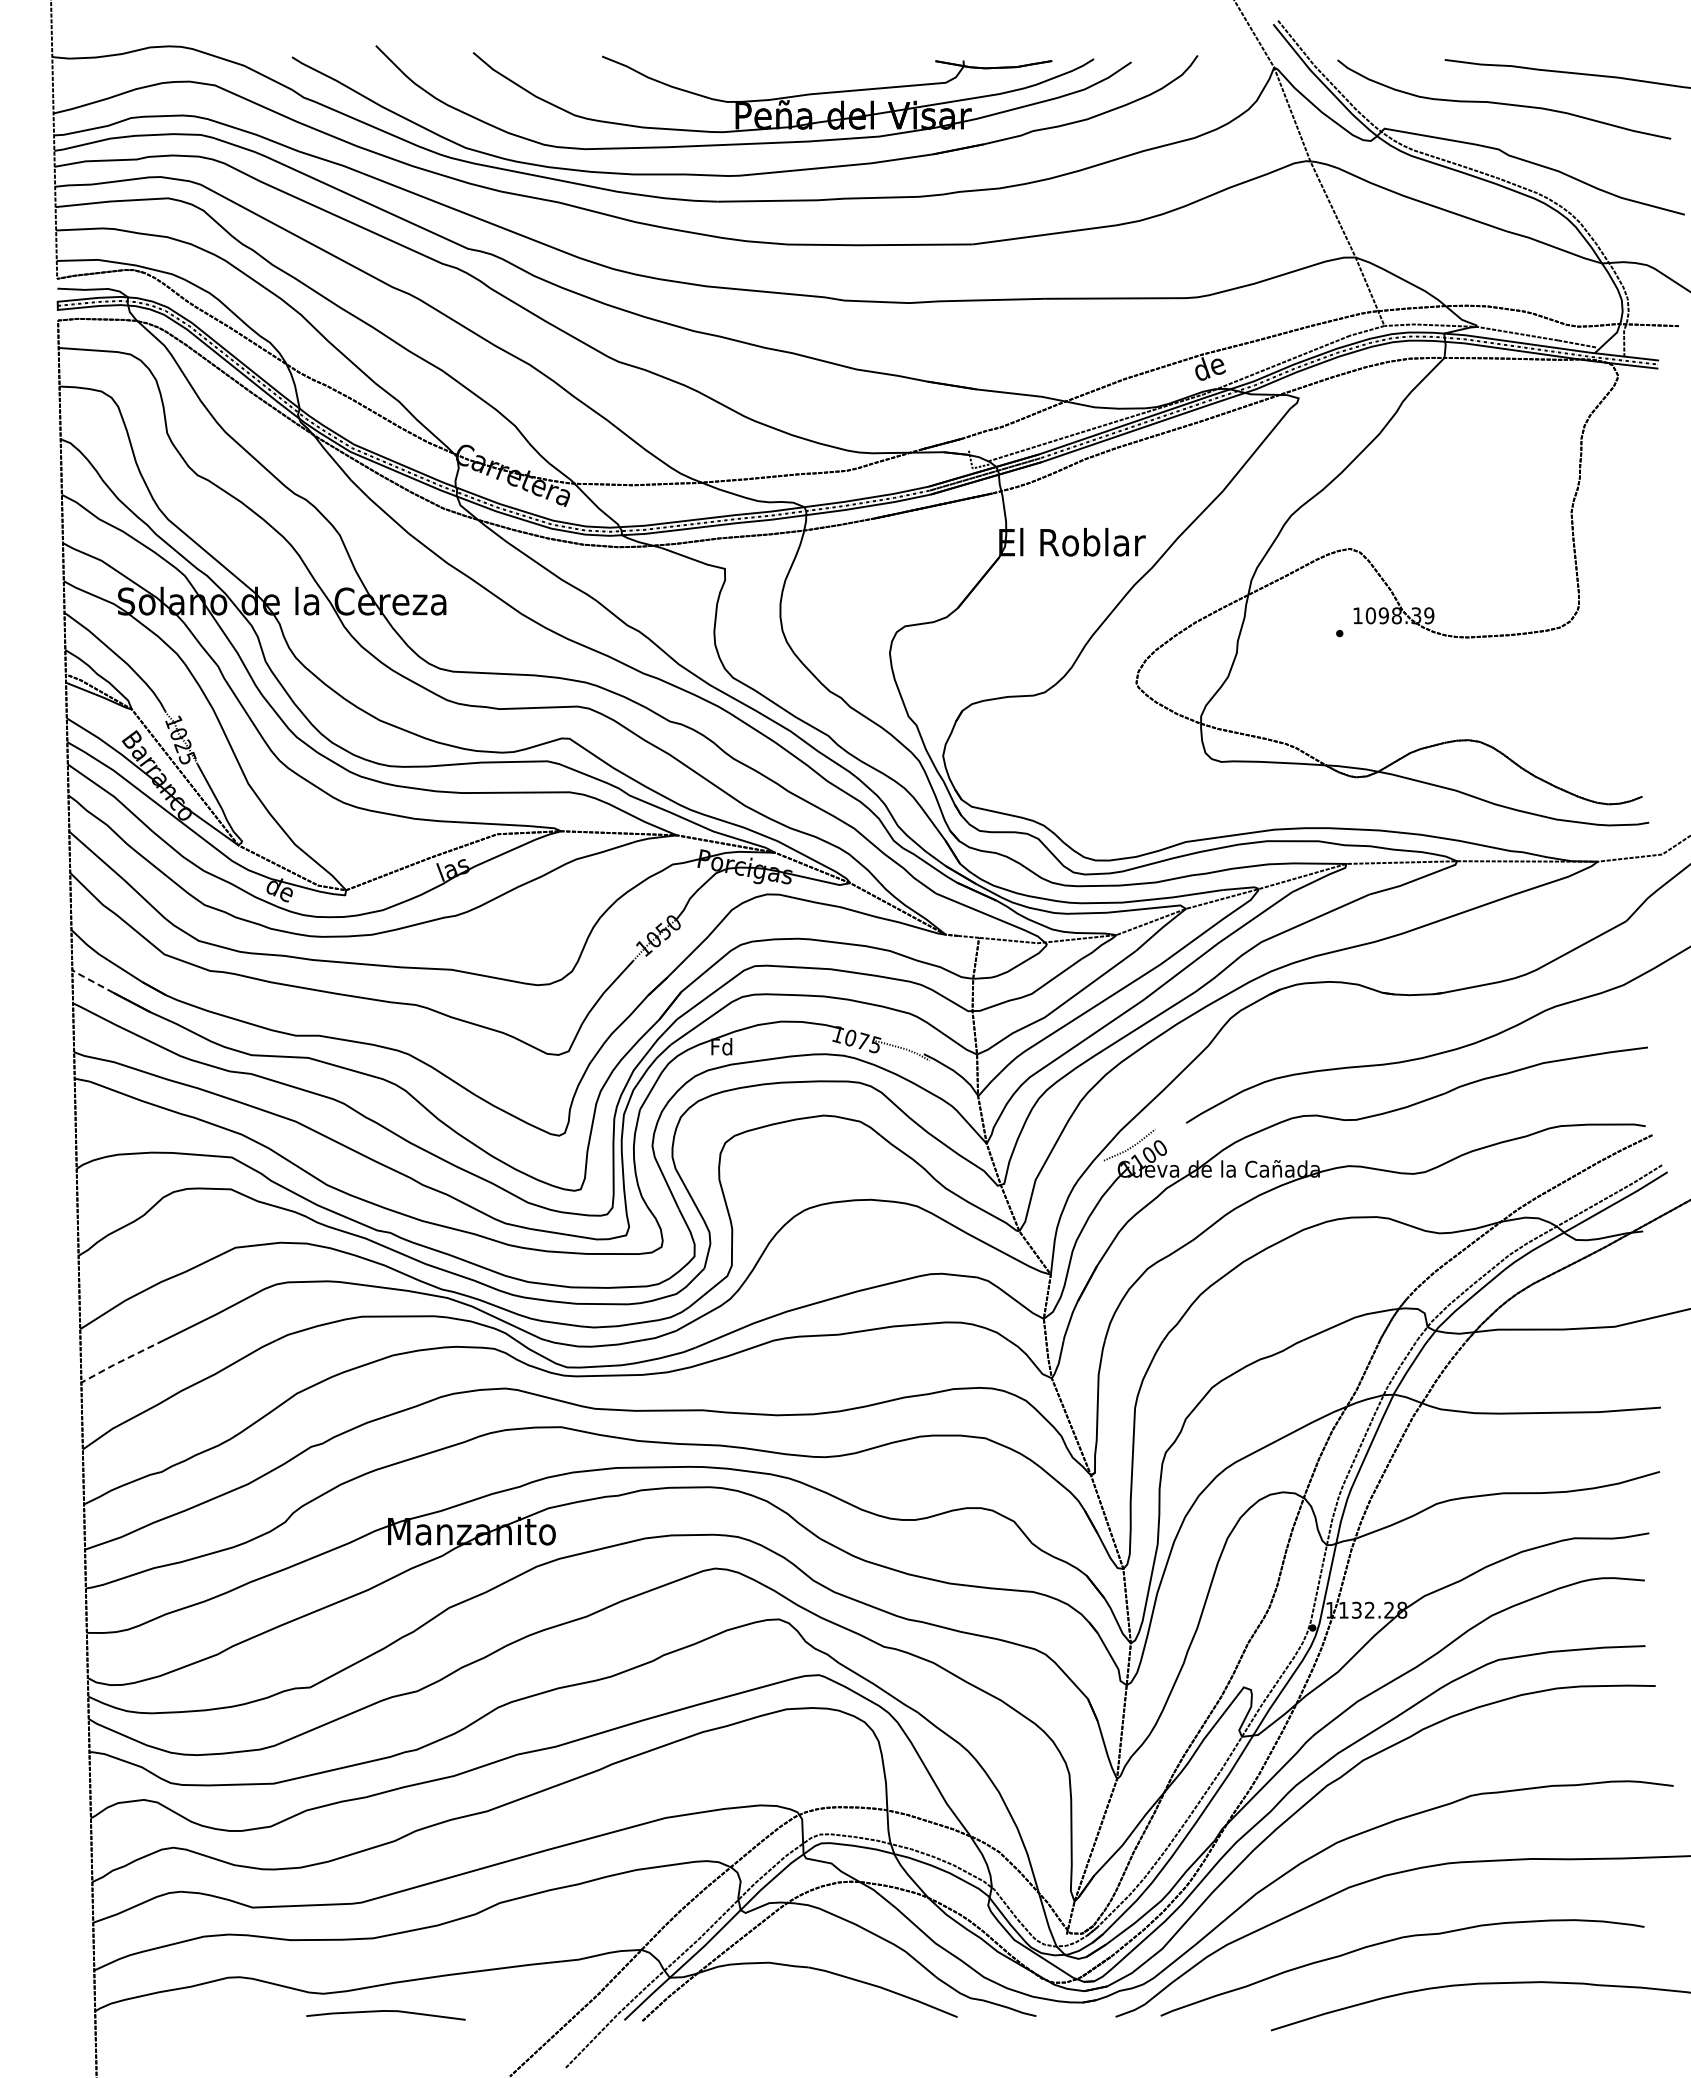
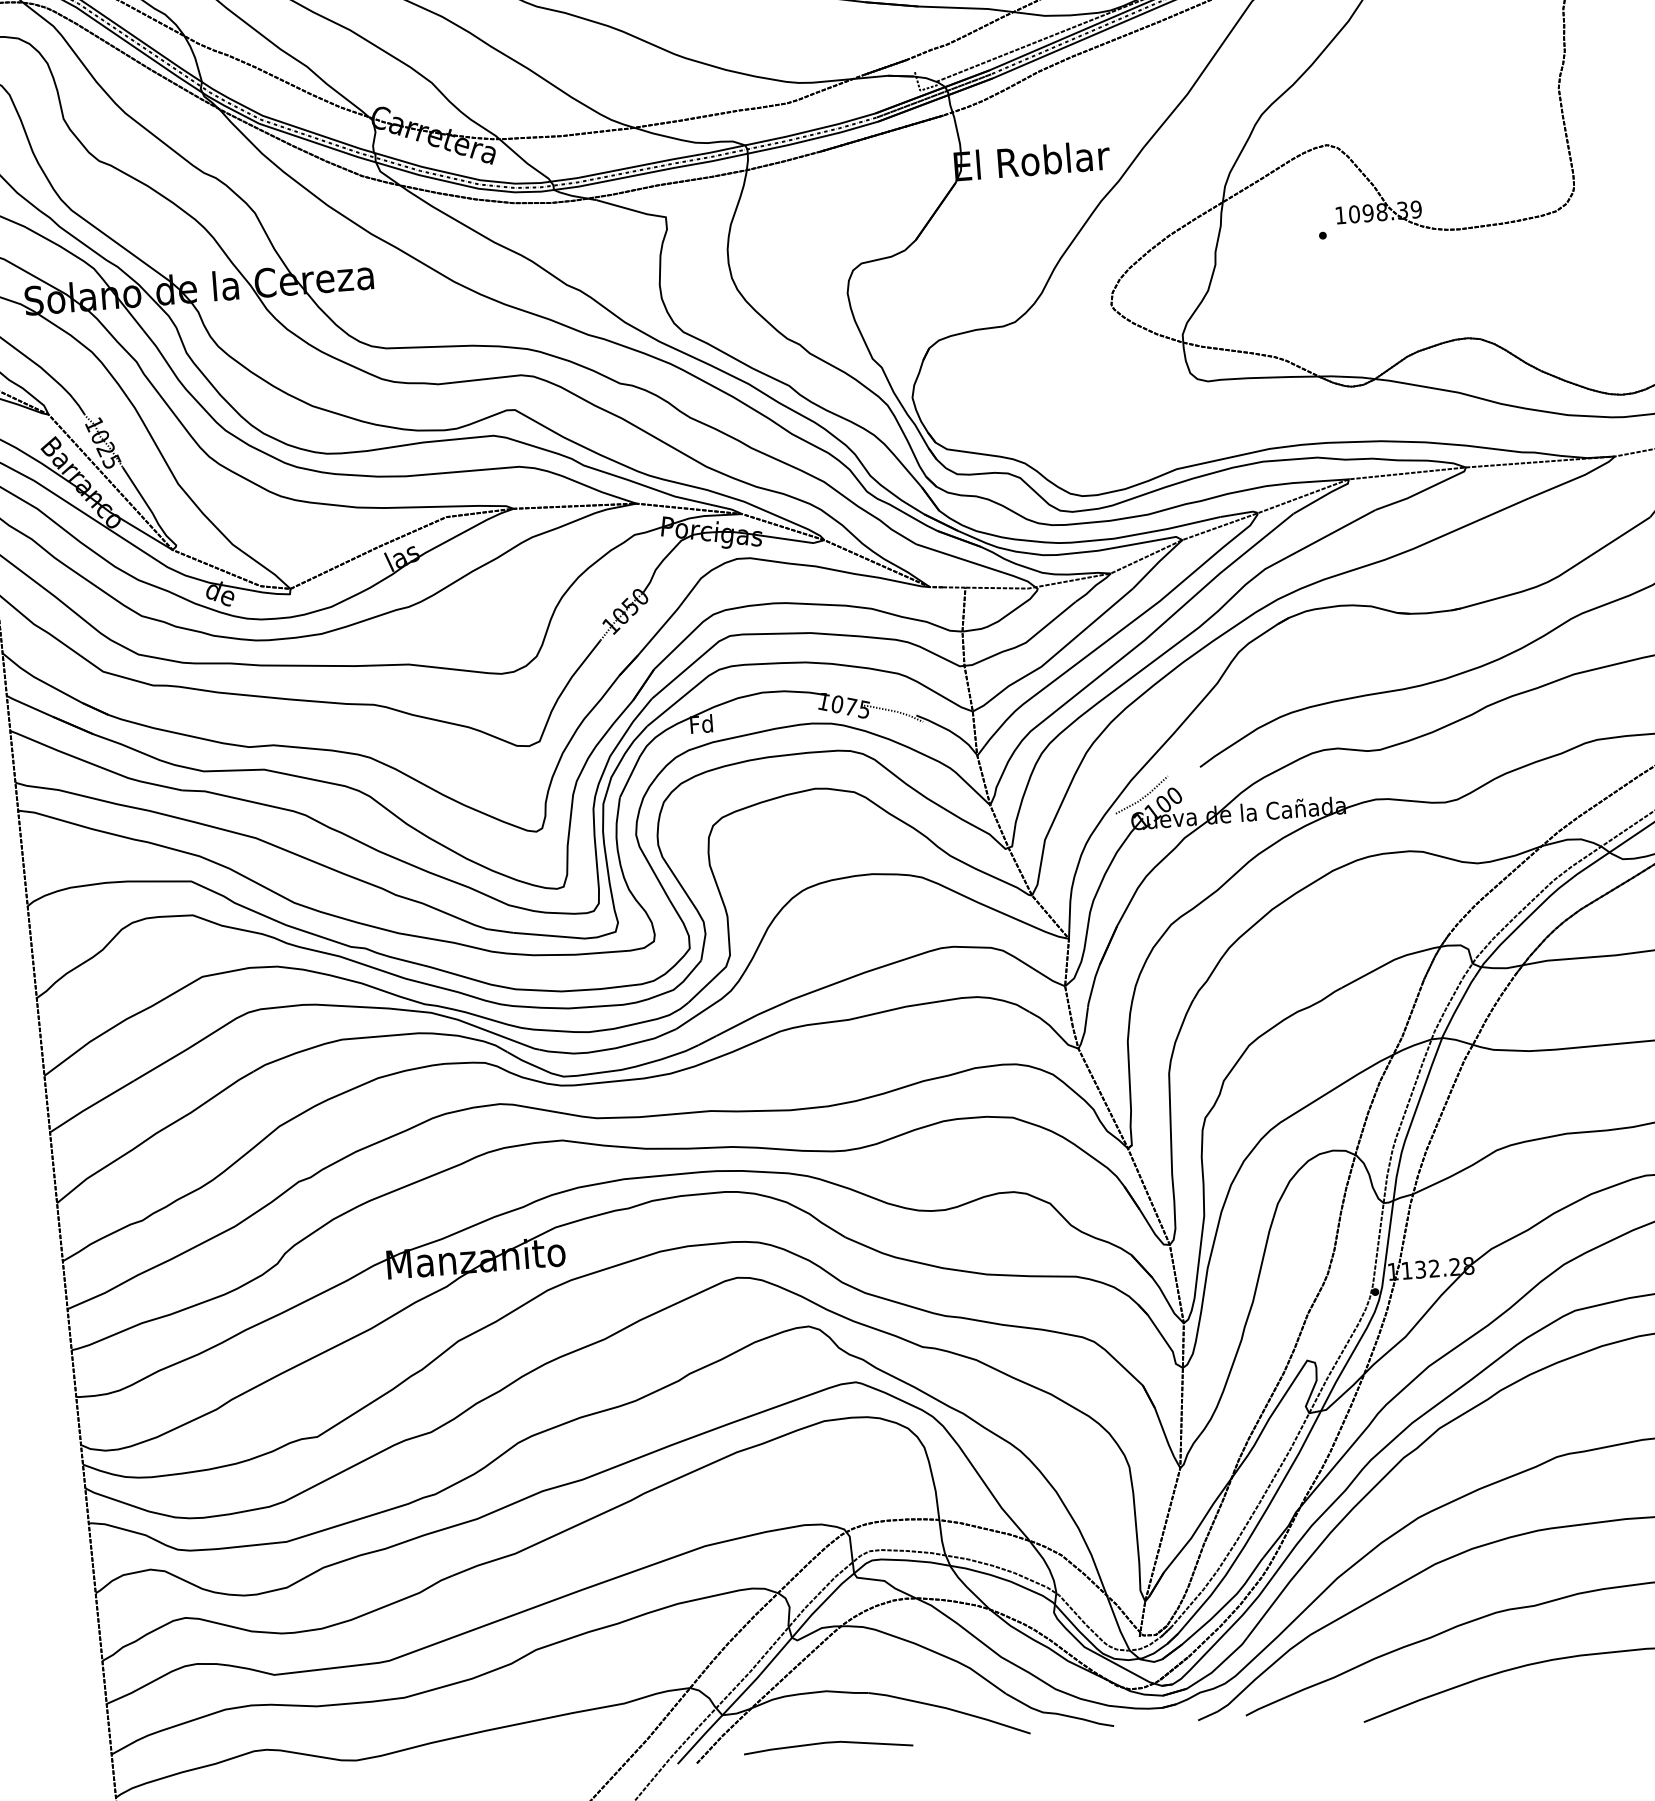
line: (91, 981) -> (28, 706), dashed -> solid
line: (121, 1361) -> (90, 1106), dashed -> solid
line: (385, 2011) -> (827, 1743), moved

